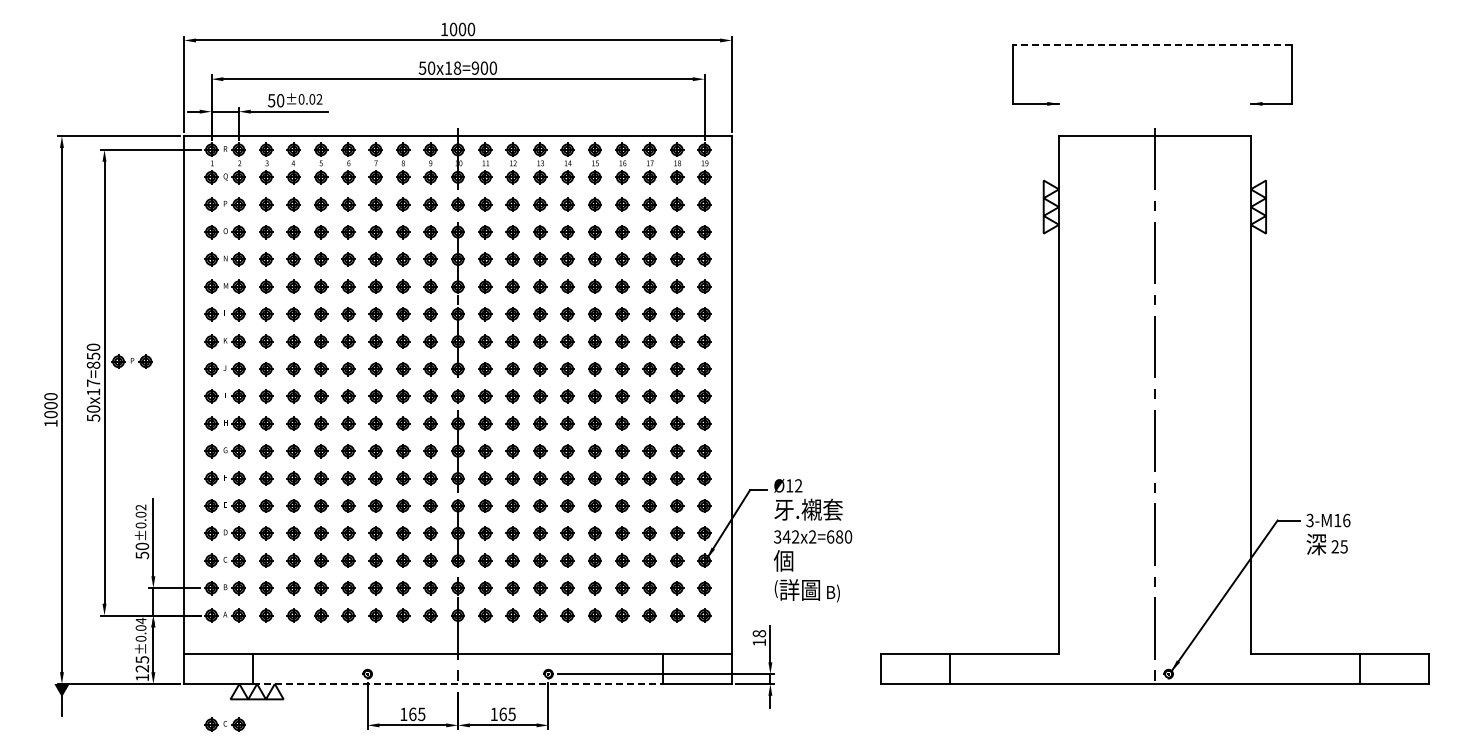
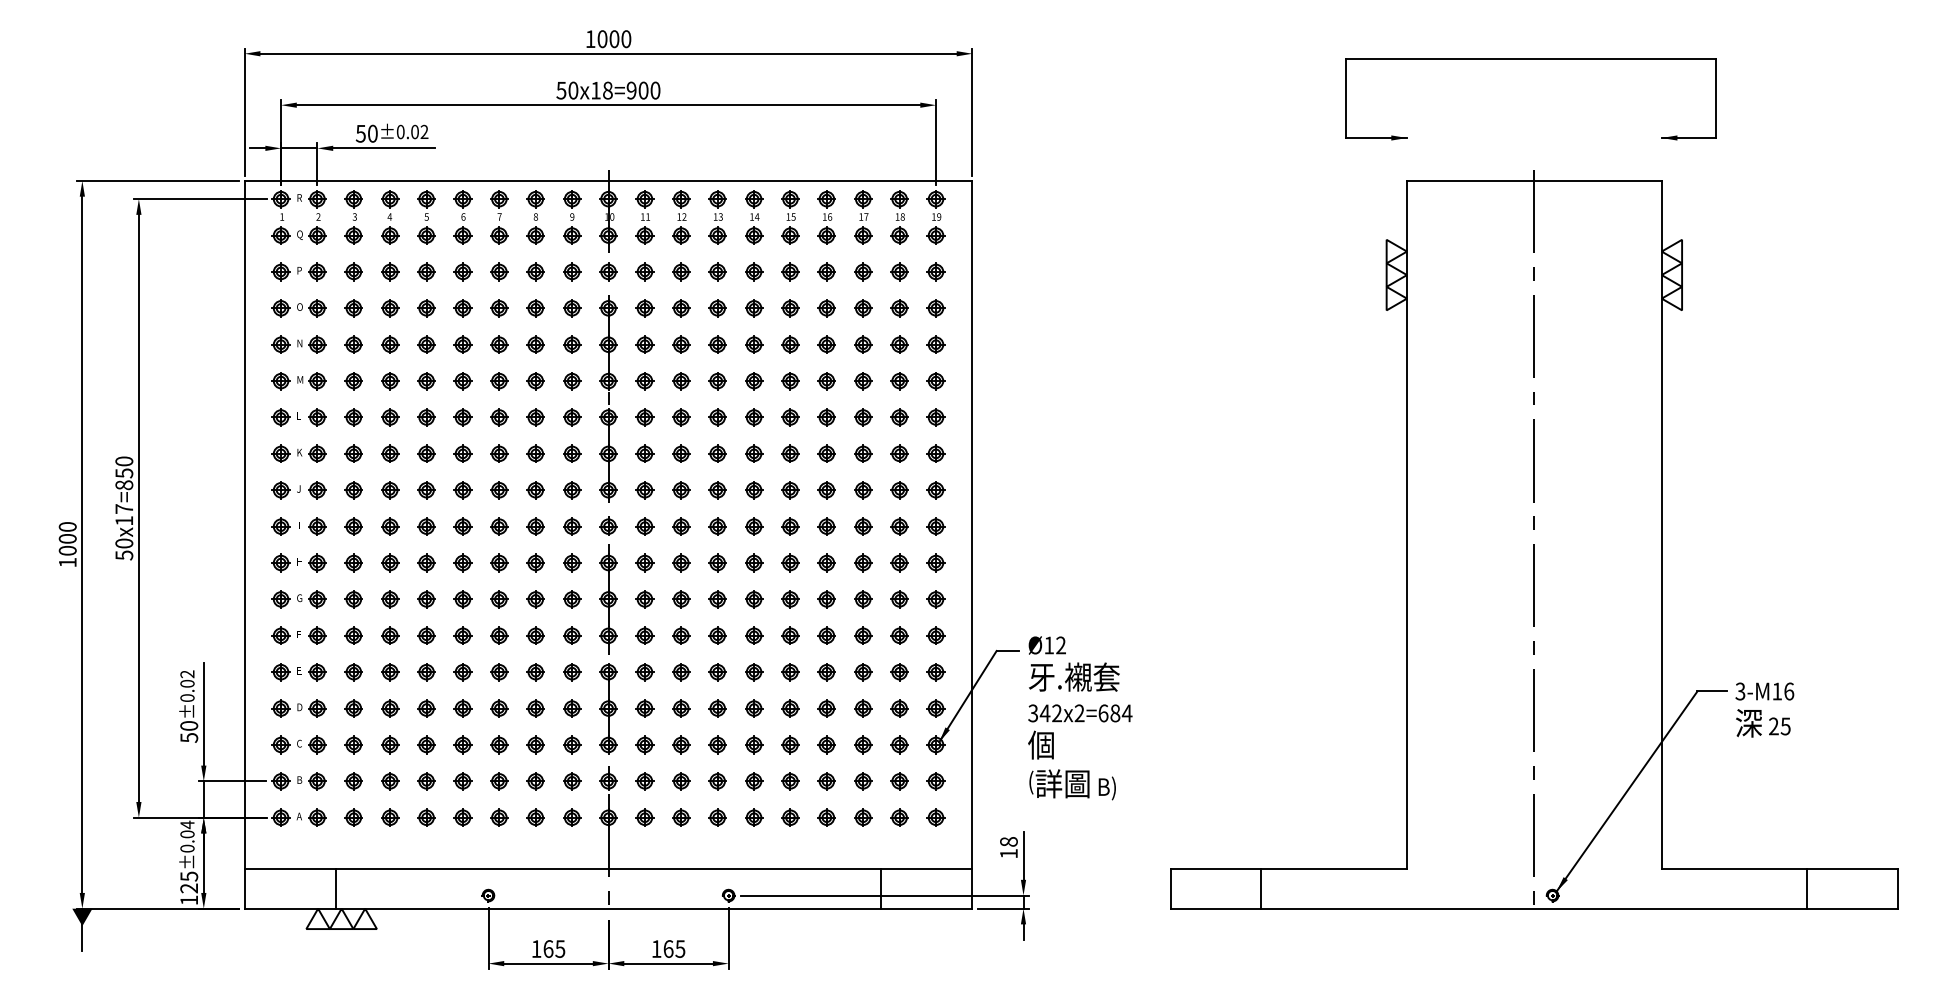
line: (1151, 44) -> (1529, 59), dashed -> solid
part: (131, 361) -> (174, 480), removed
text: (848, 536) -> (1127, 712), 342x2=680 -> 342x2=684
line: (458, 684) -> (609, 909), dashed -> solid
part: (224, 724) -> (298, 962), removed

